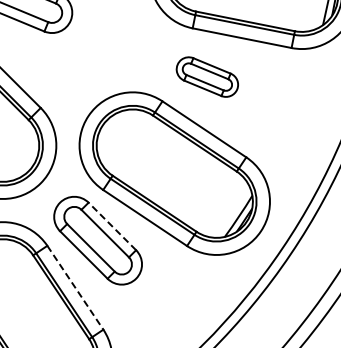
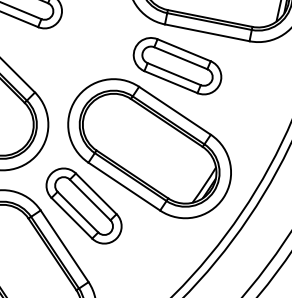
part: (207, 76) -> (177, 65), size x1.67
line: (112, 226) -> (96, 193), dashed -> solid
line: (75, 288) -> (64, 246), dashed -> solid

